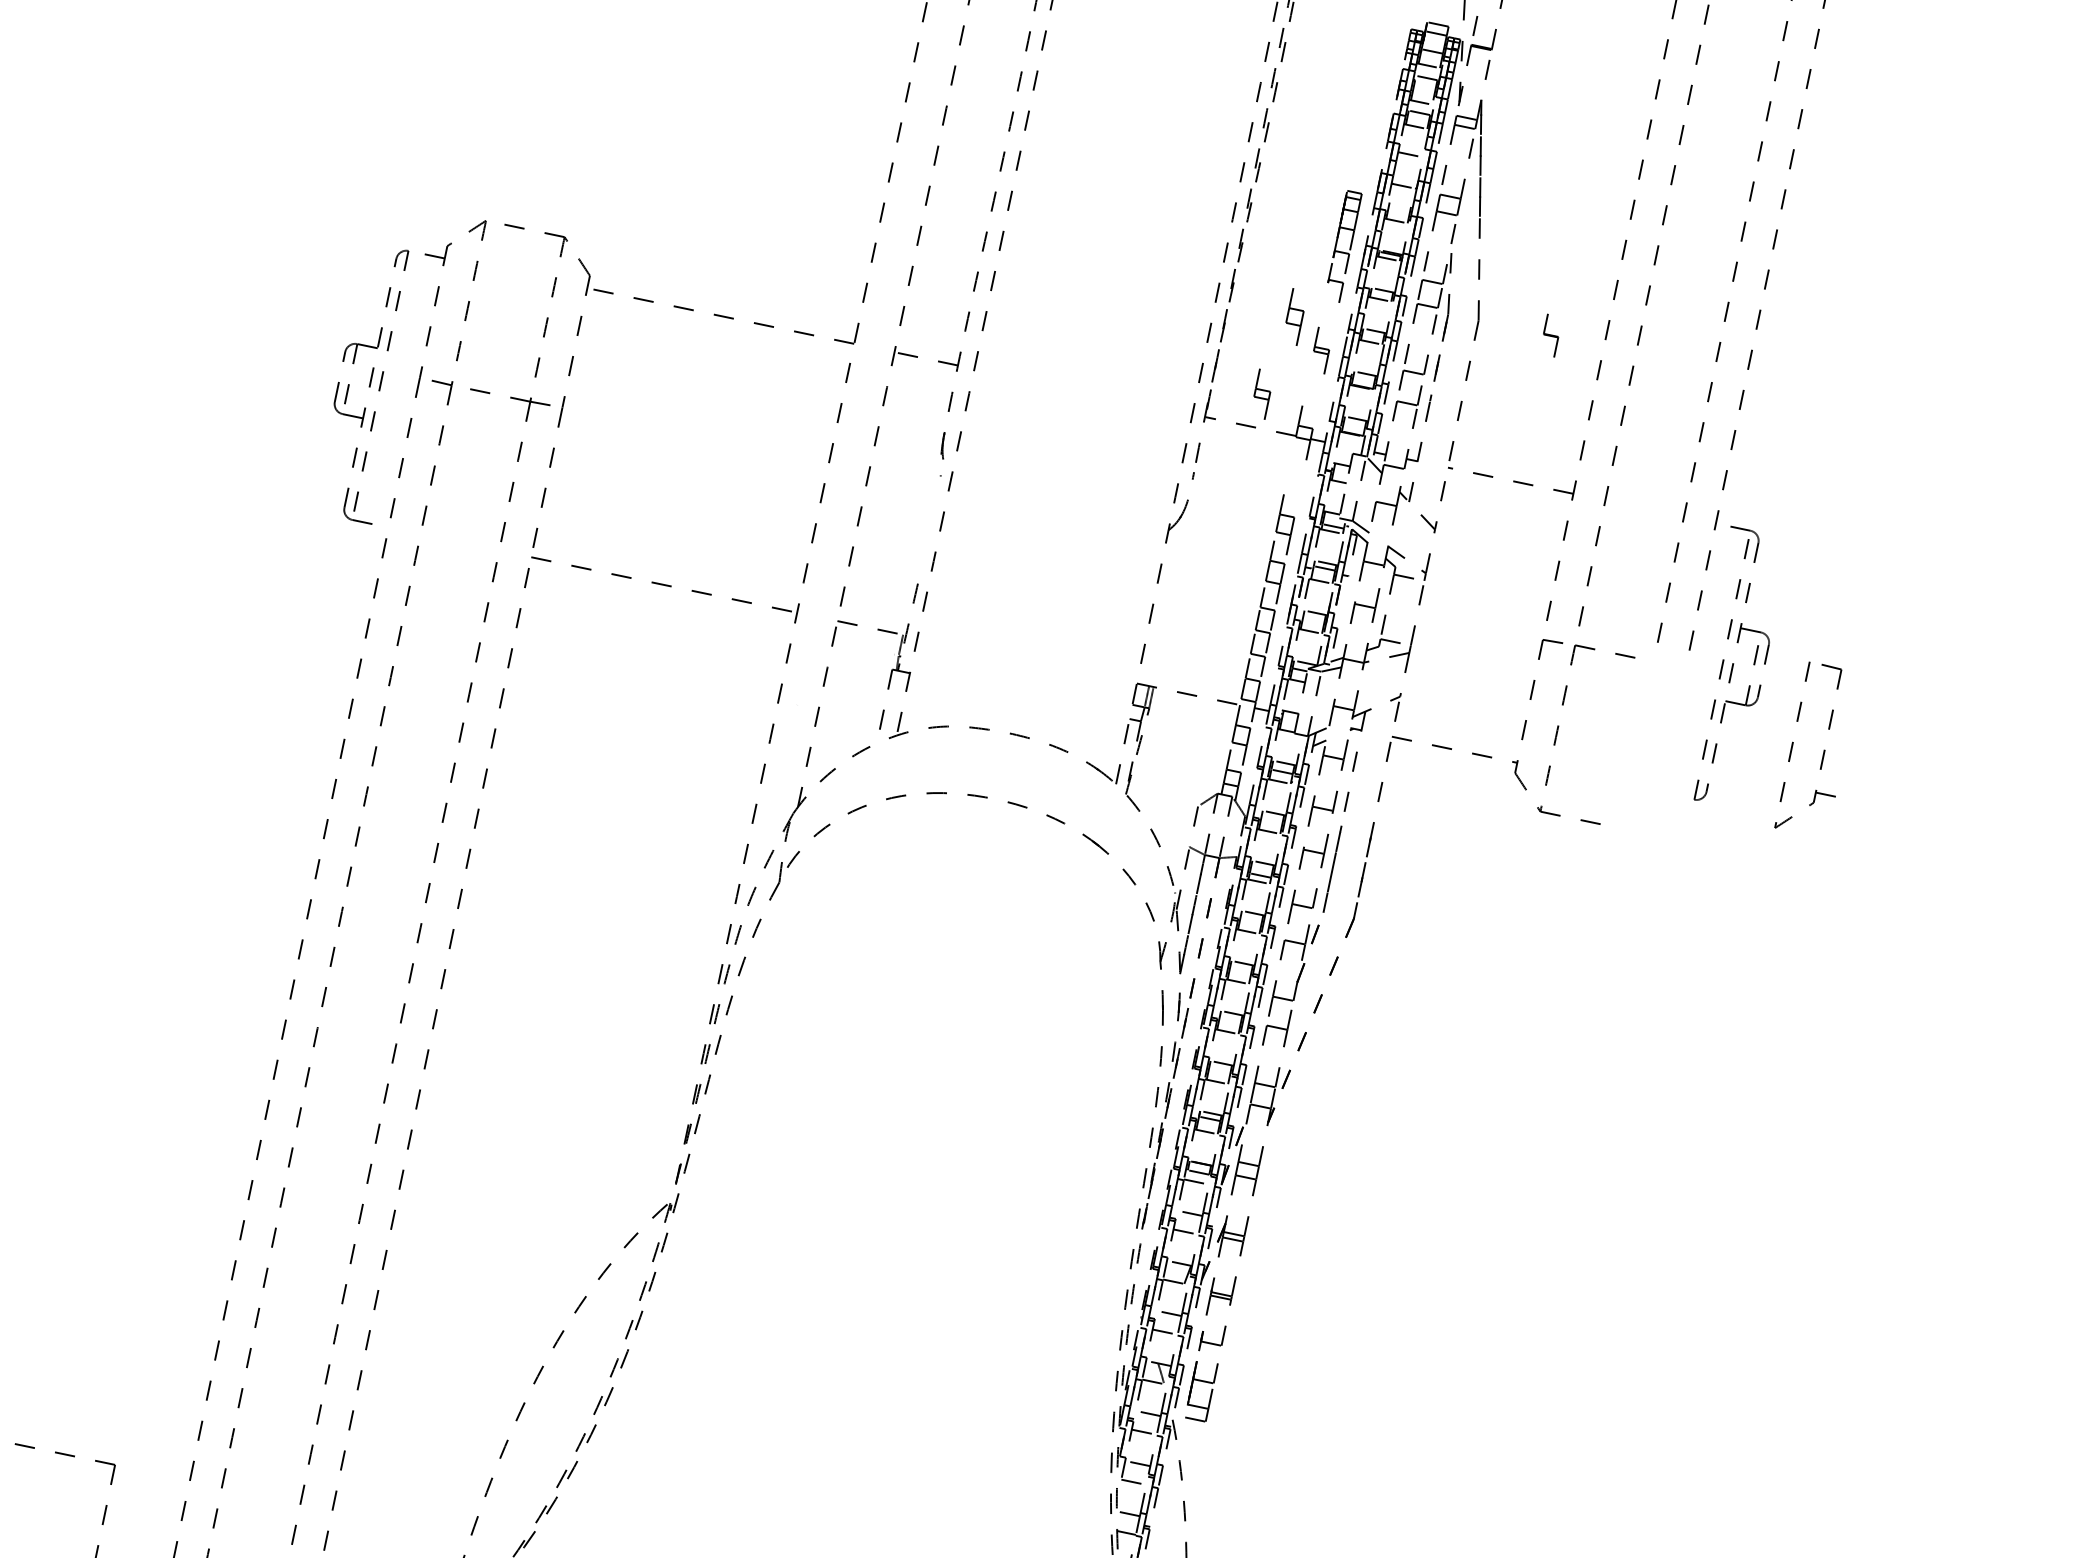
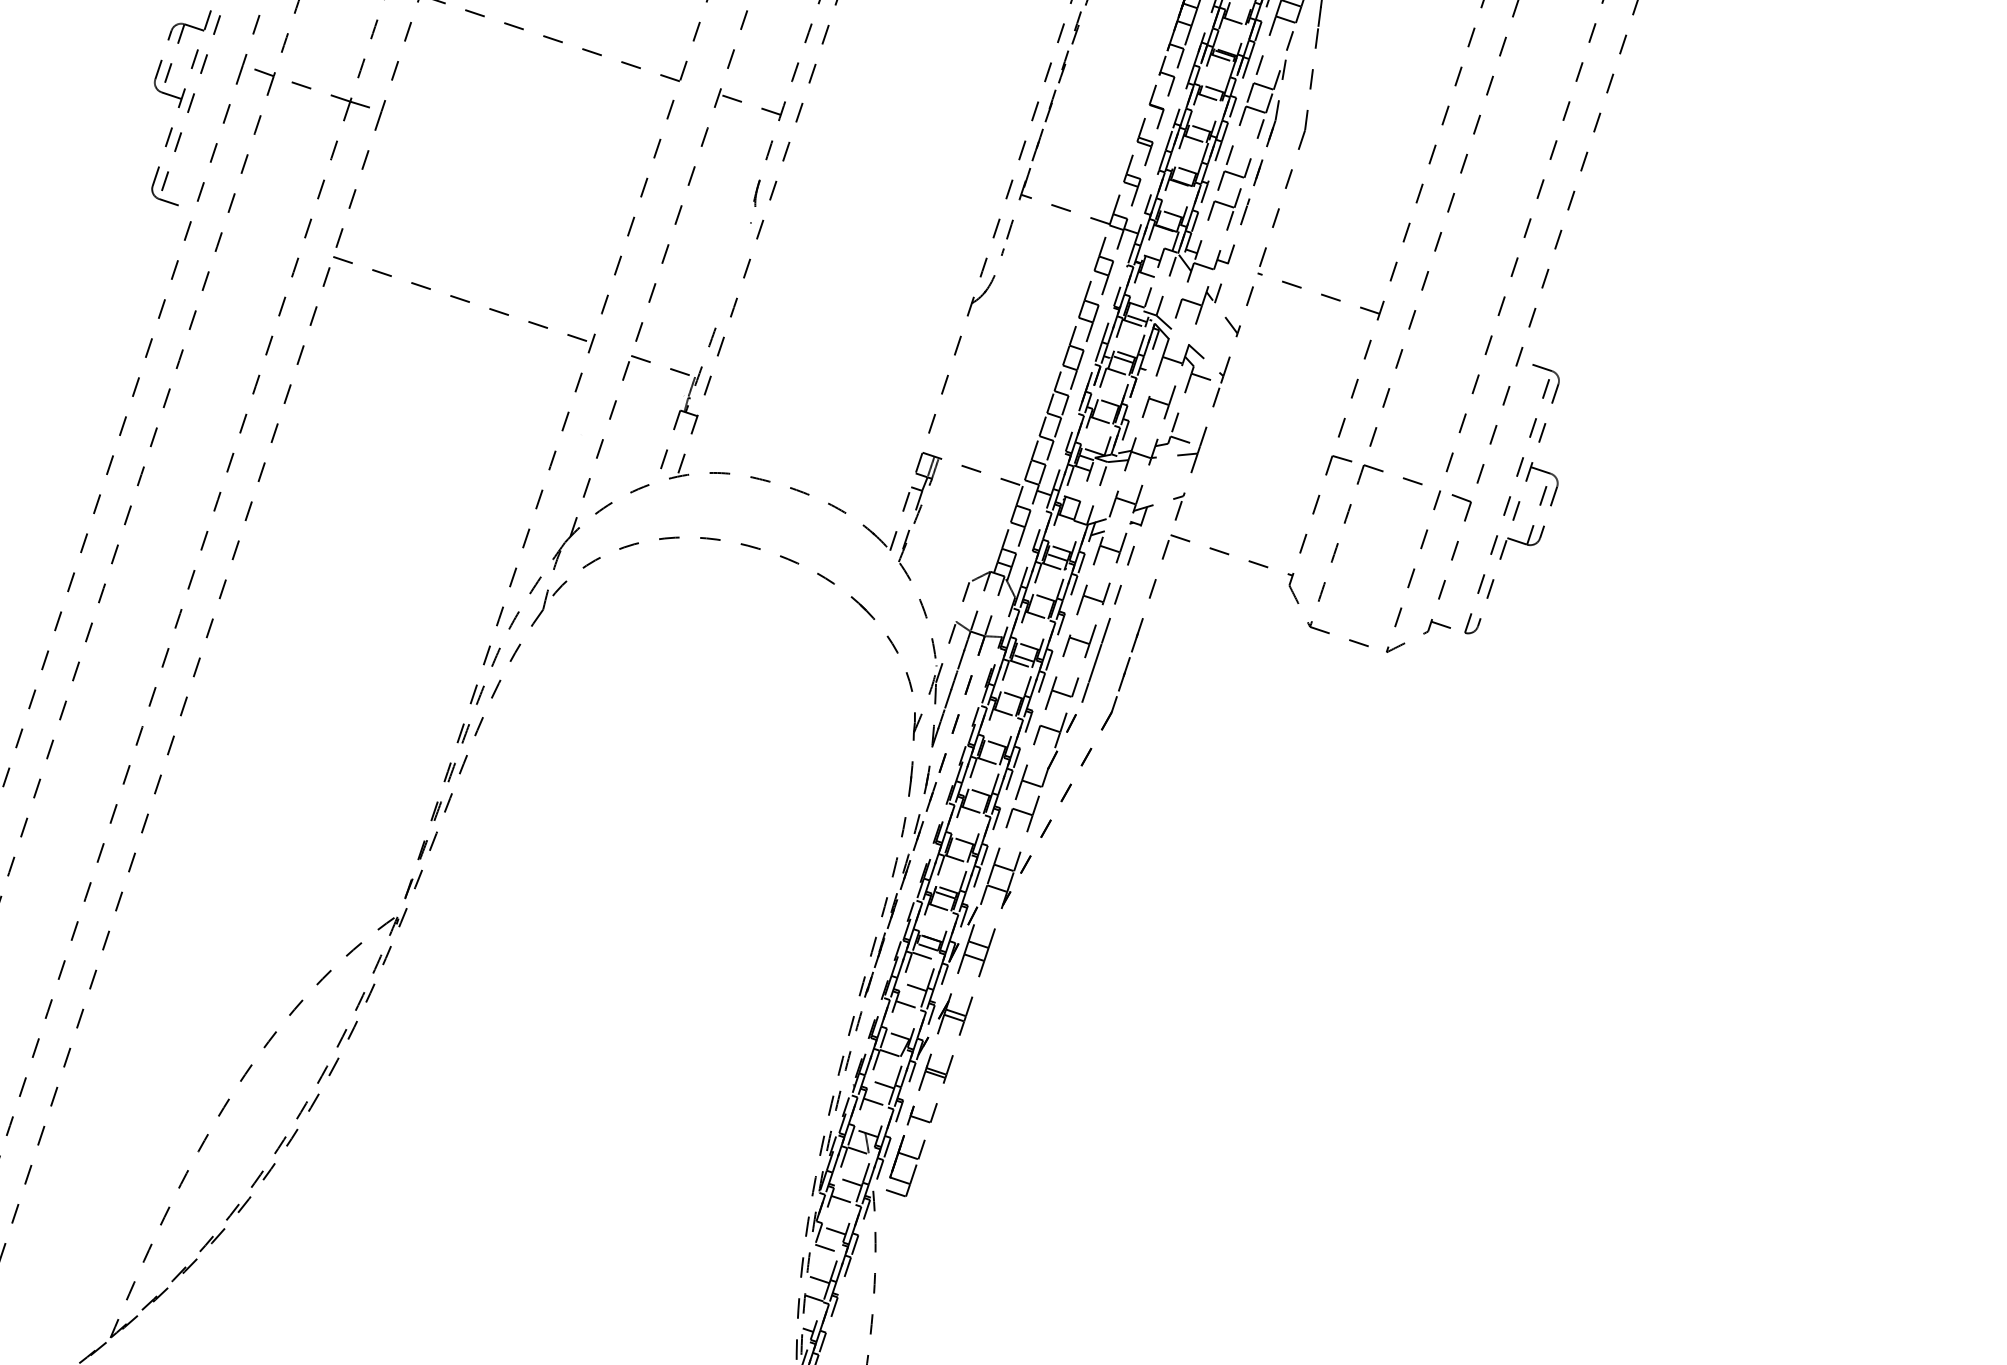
part: (1294, 316) -> (1103, 265), moved
part: (1551, 335) -> (1157, 106), moved
part: (1262, 393) -> (1132, 179), moved
part: (1793, 744) -> (1414, 571), moved

